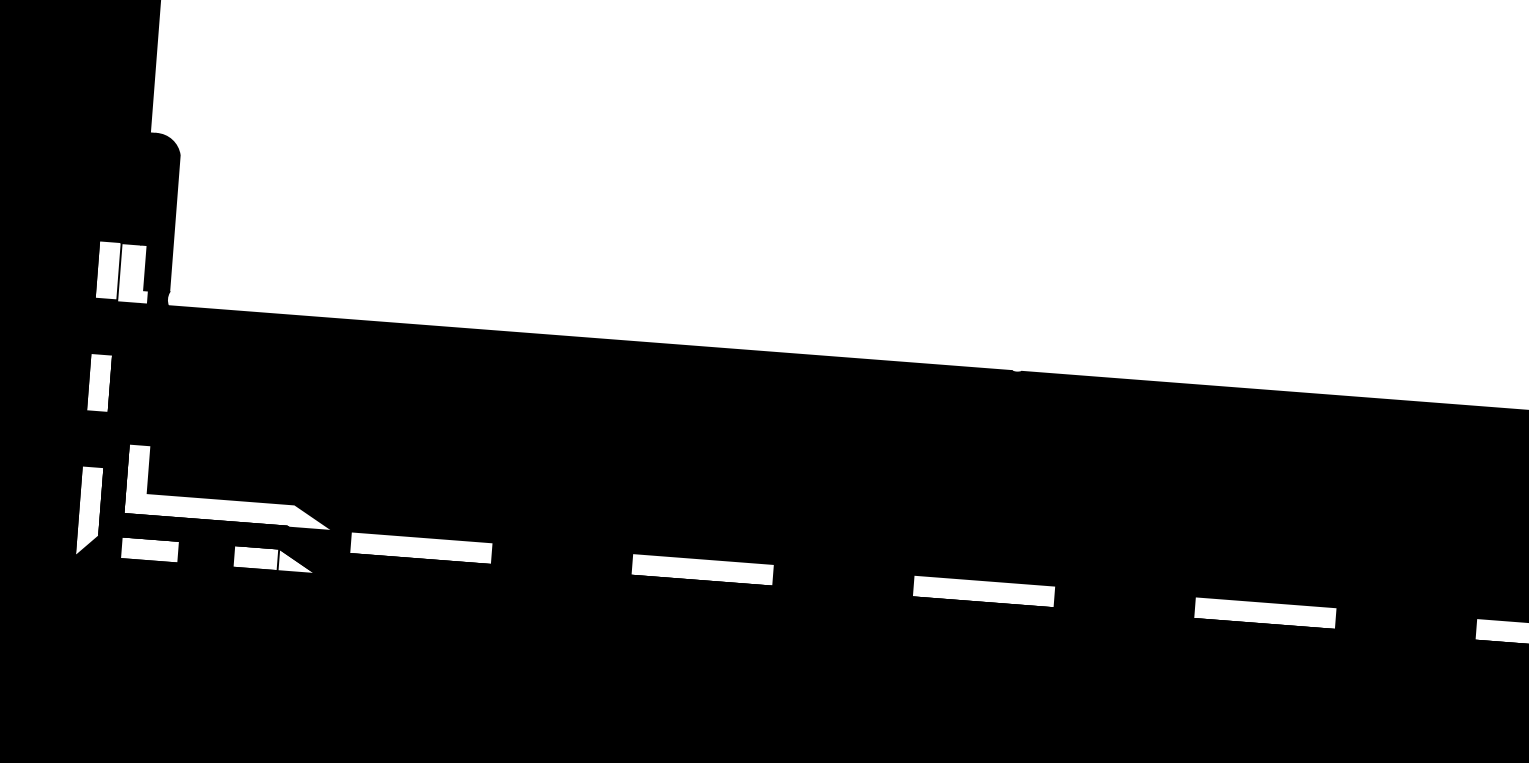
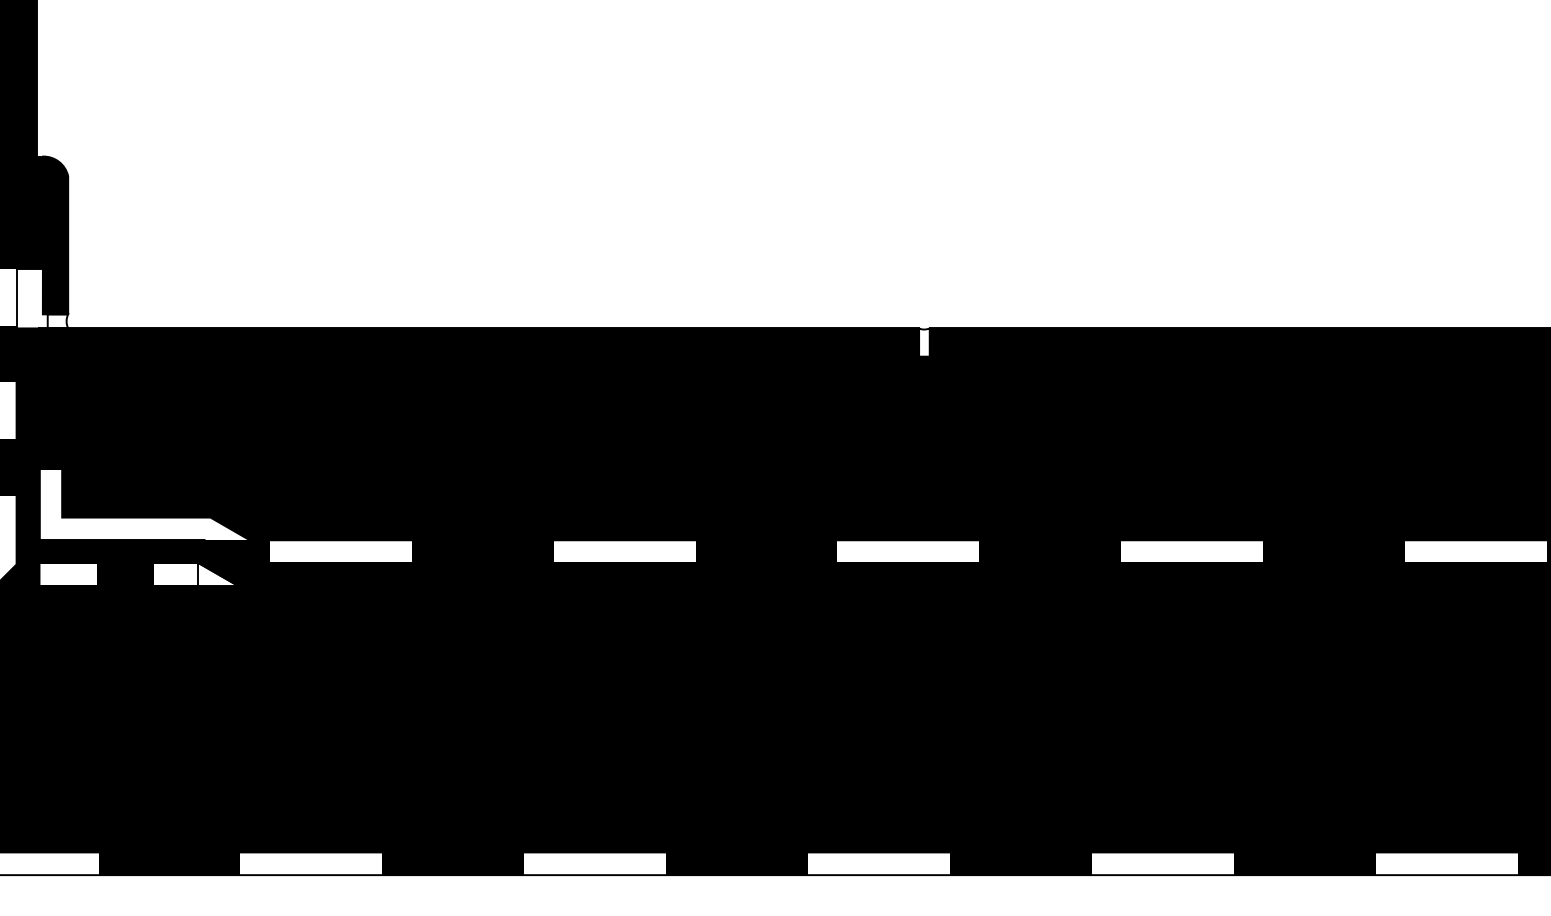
fill: (158, 298) -> (57, 321), removed
fill: (1015, 385) -> (924, 342), removed

